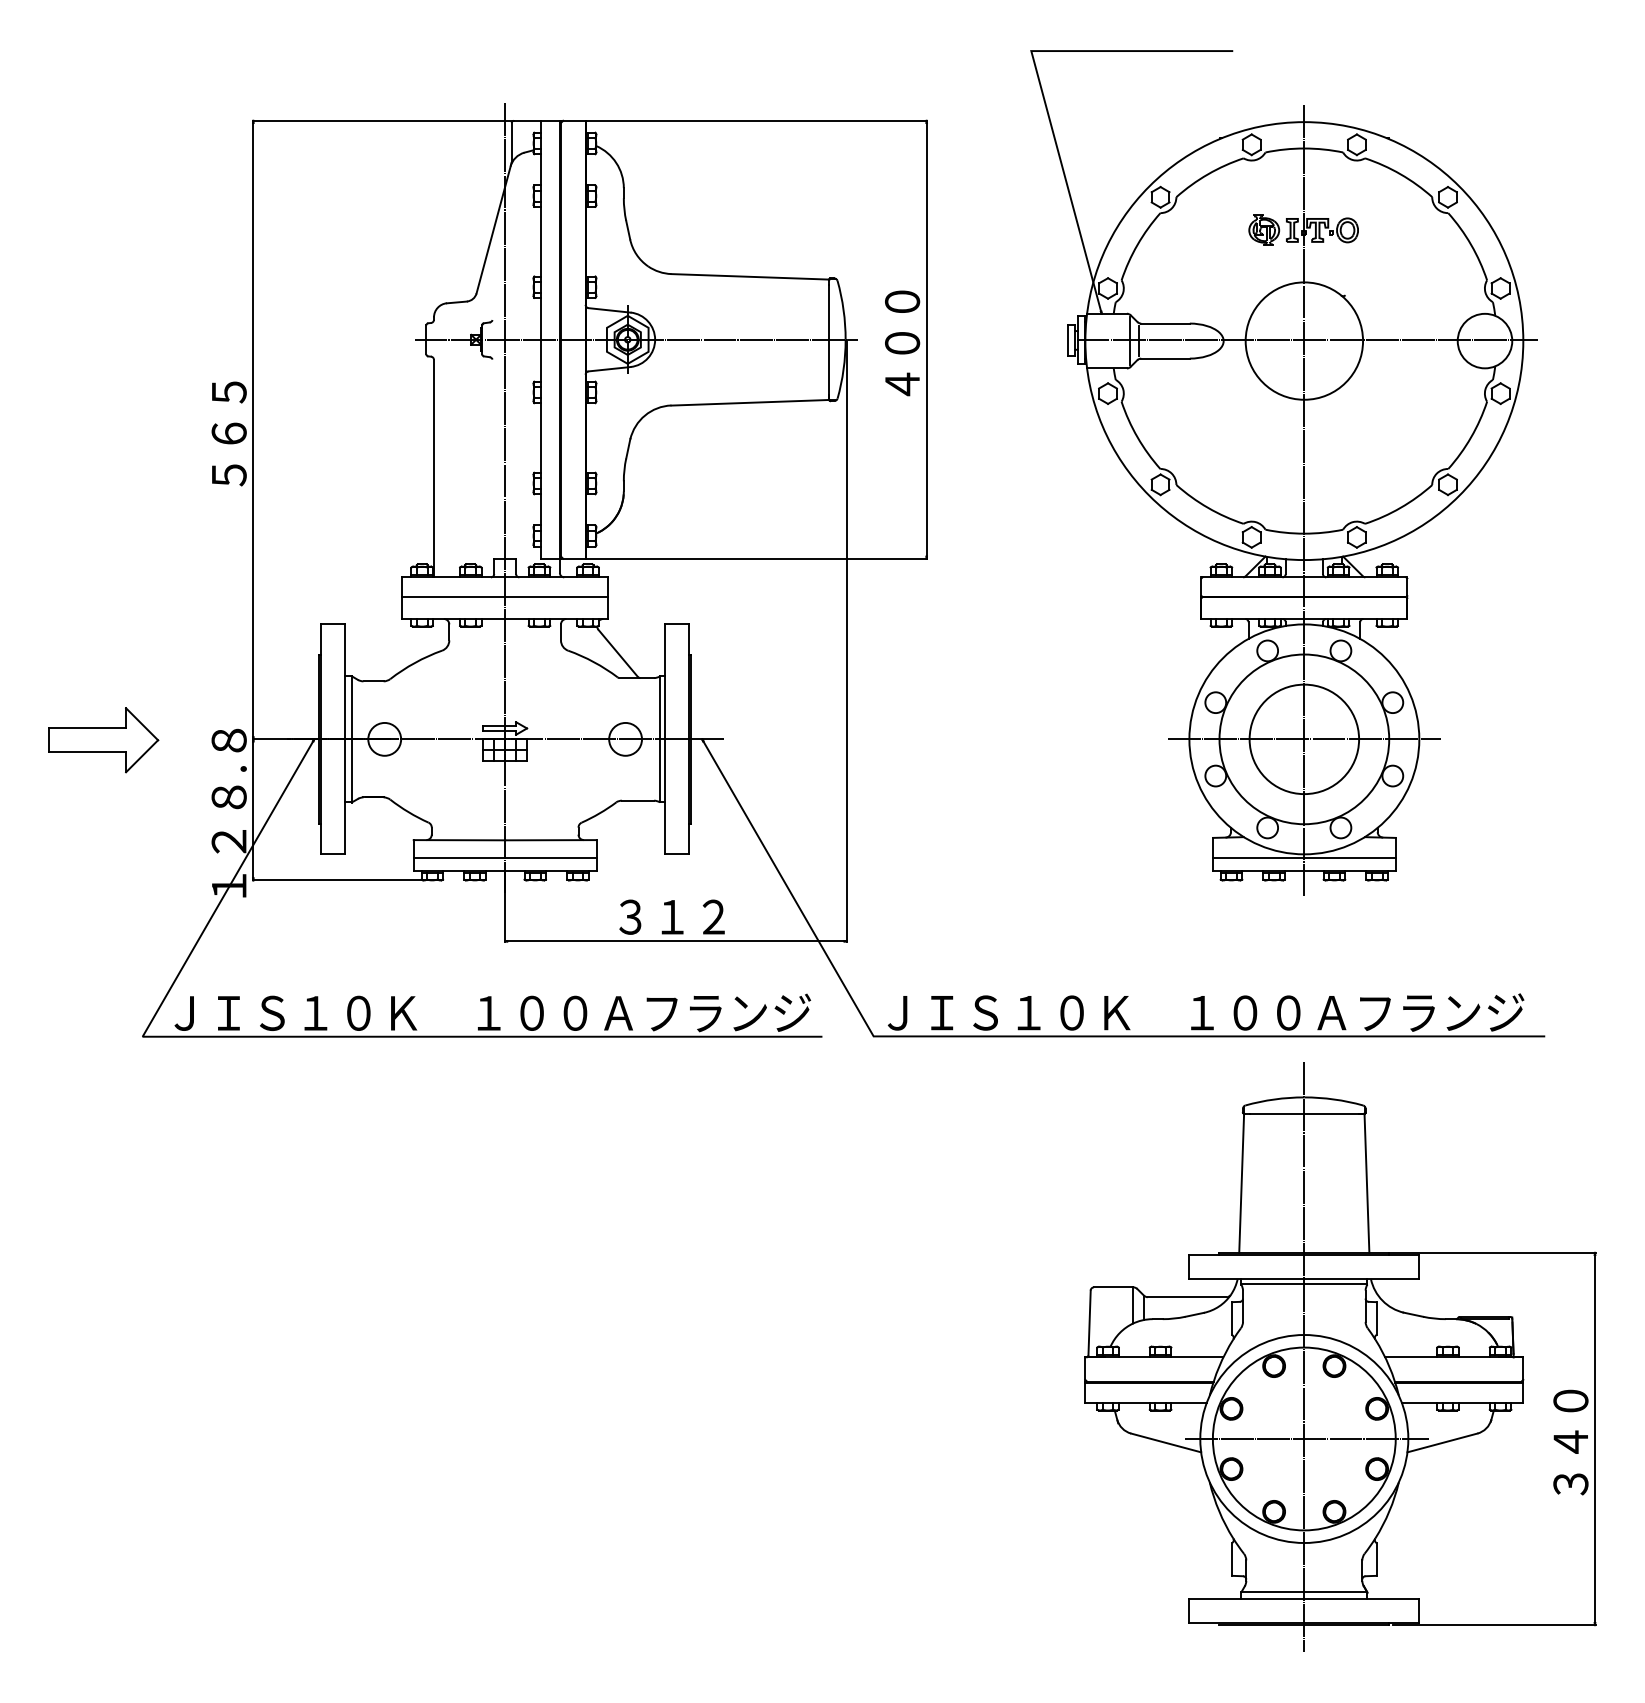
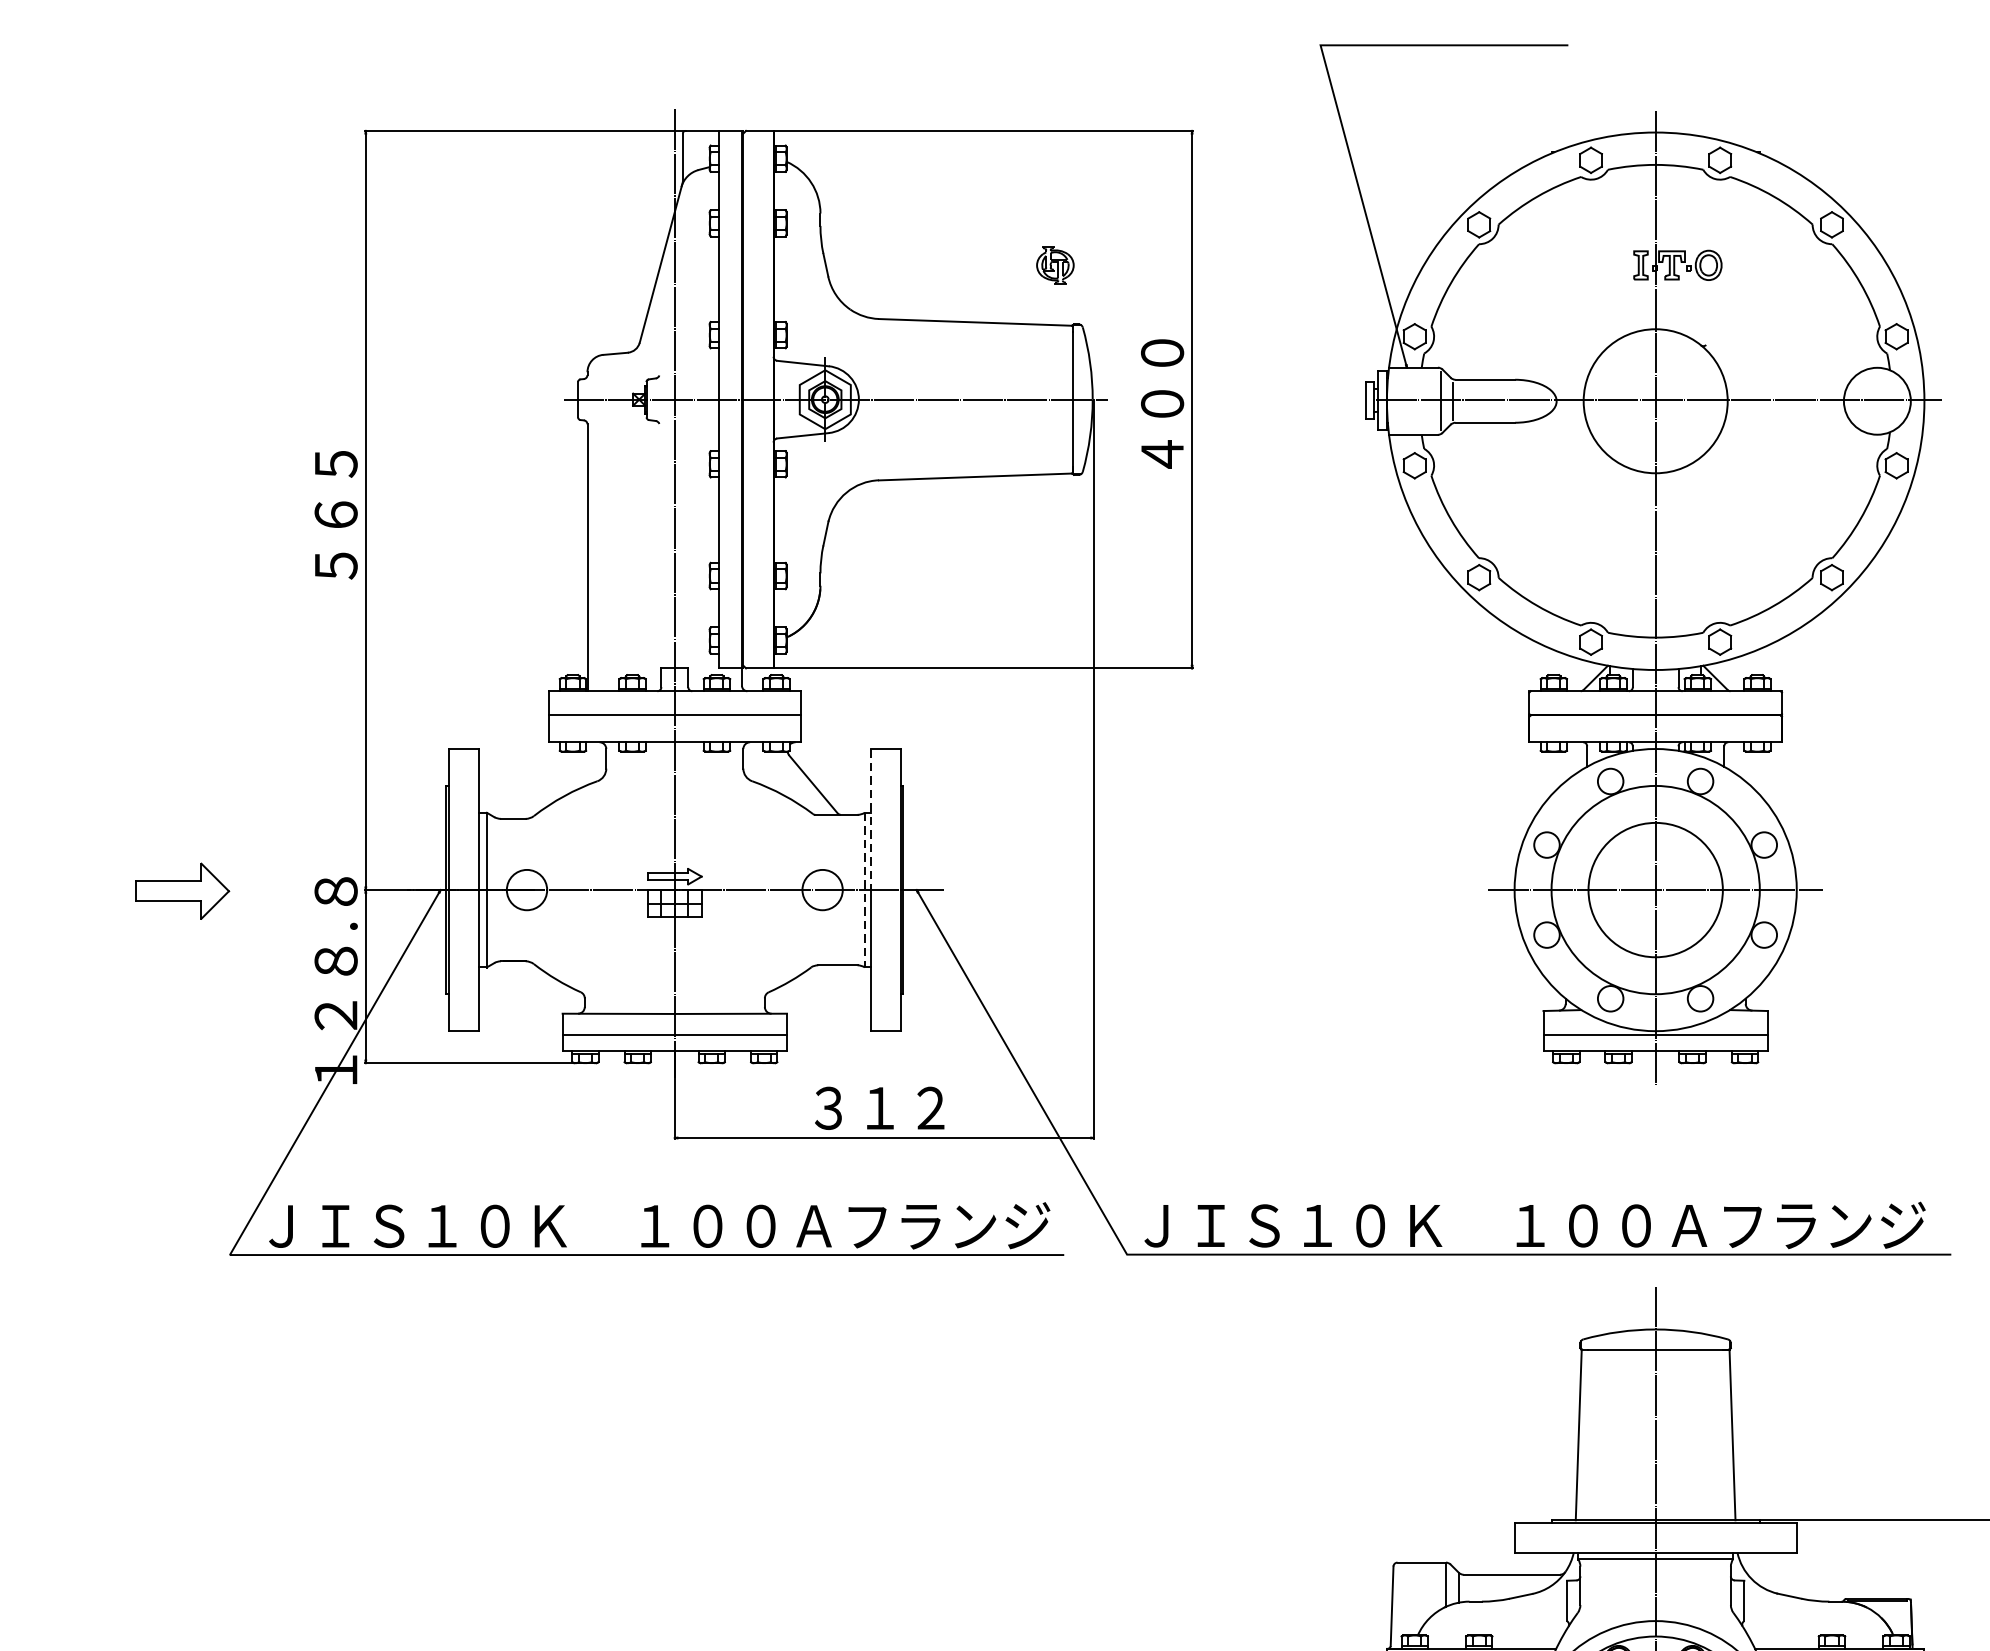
part: (1264, 229) -> (1055, 264), moved
line: (665, 682) -> (871, 820), solid -> dashed
line: (659, 739) -> (864, 890), solid -> dashed
part: (103, 740) -> (181, 891), size x0.7

